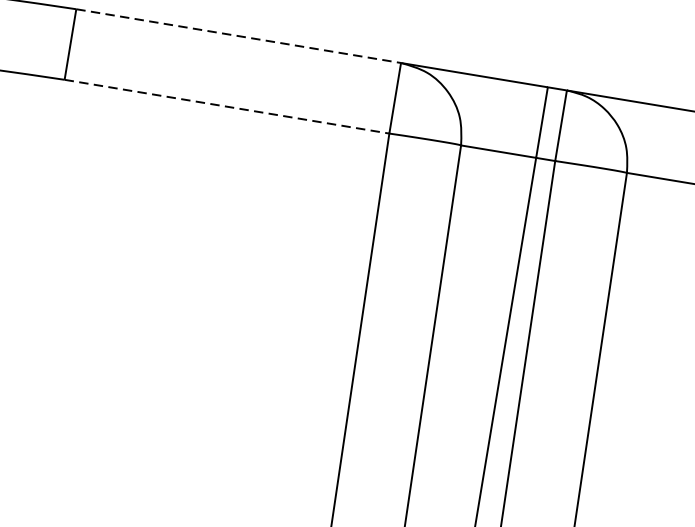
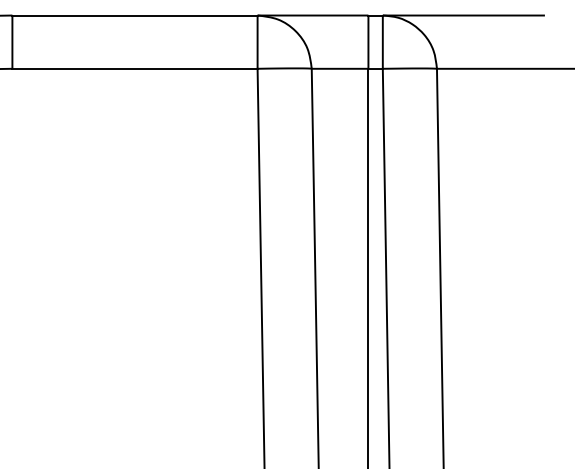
line: (239, 36) -> (135, 15), dashed -> solid
line: (227, 106) -> (135, 68), dashed -> solid

